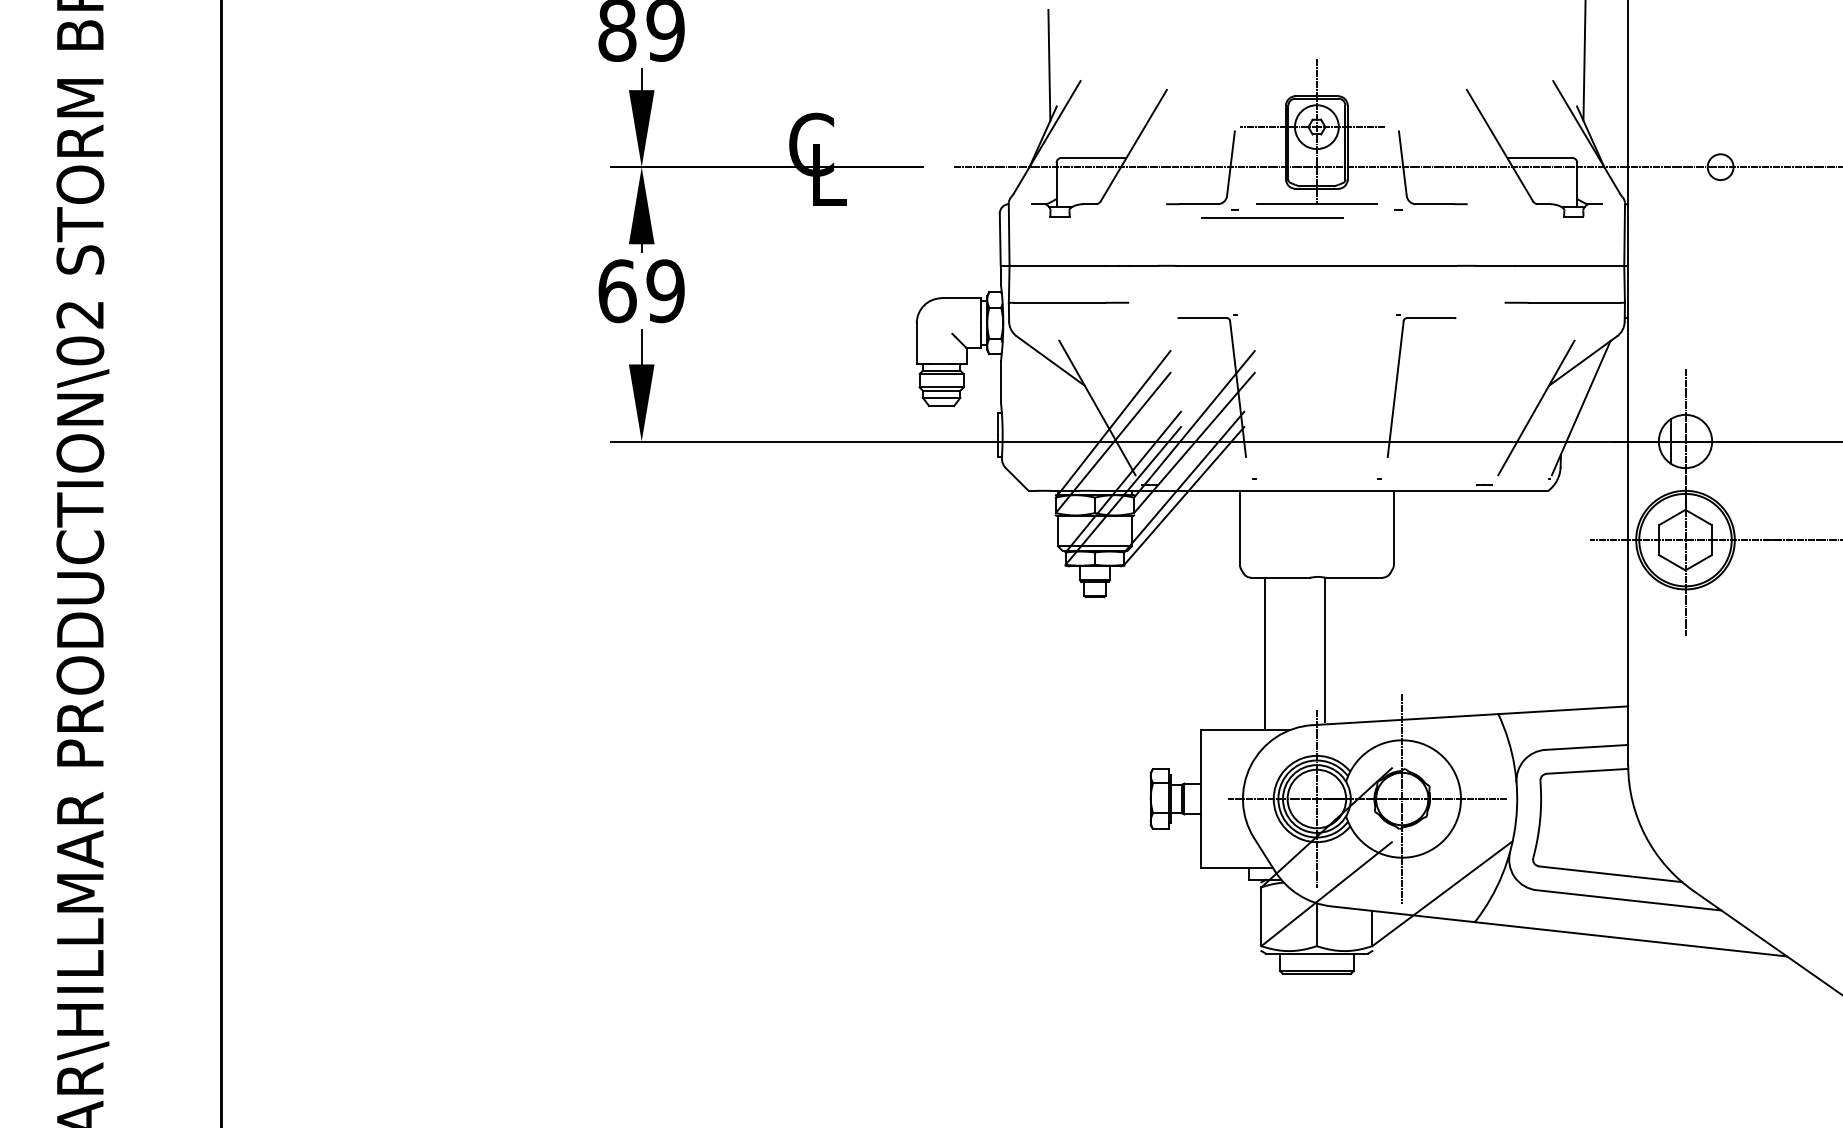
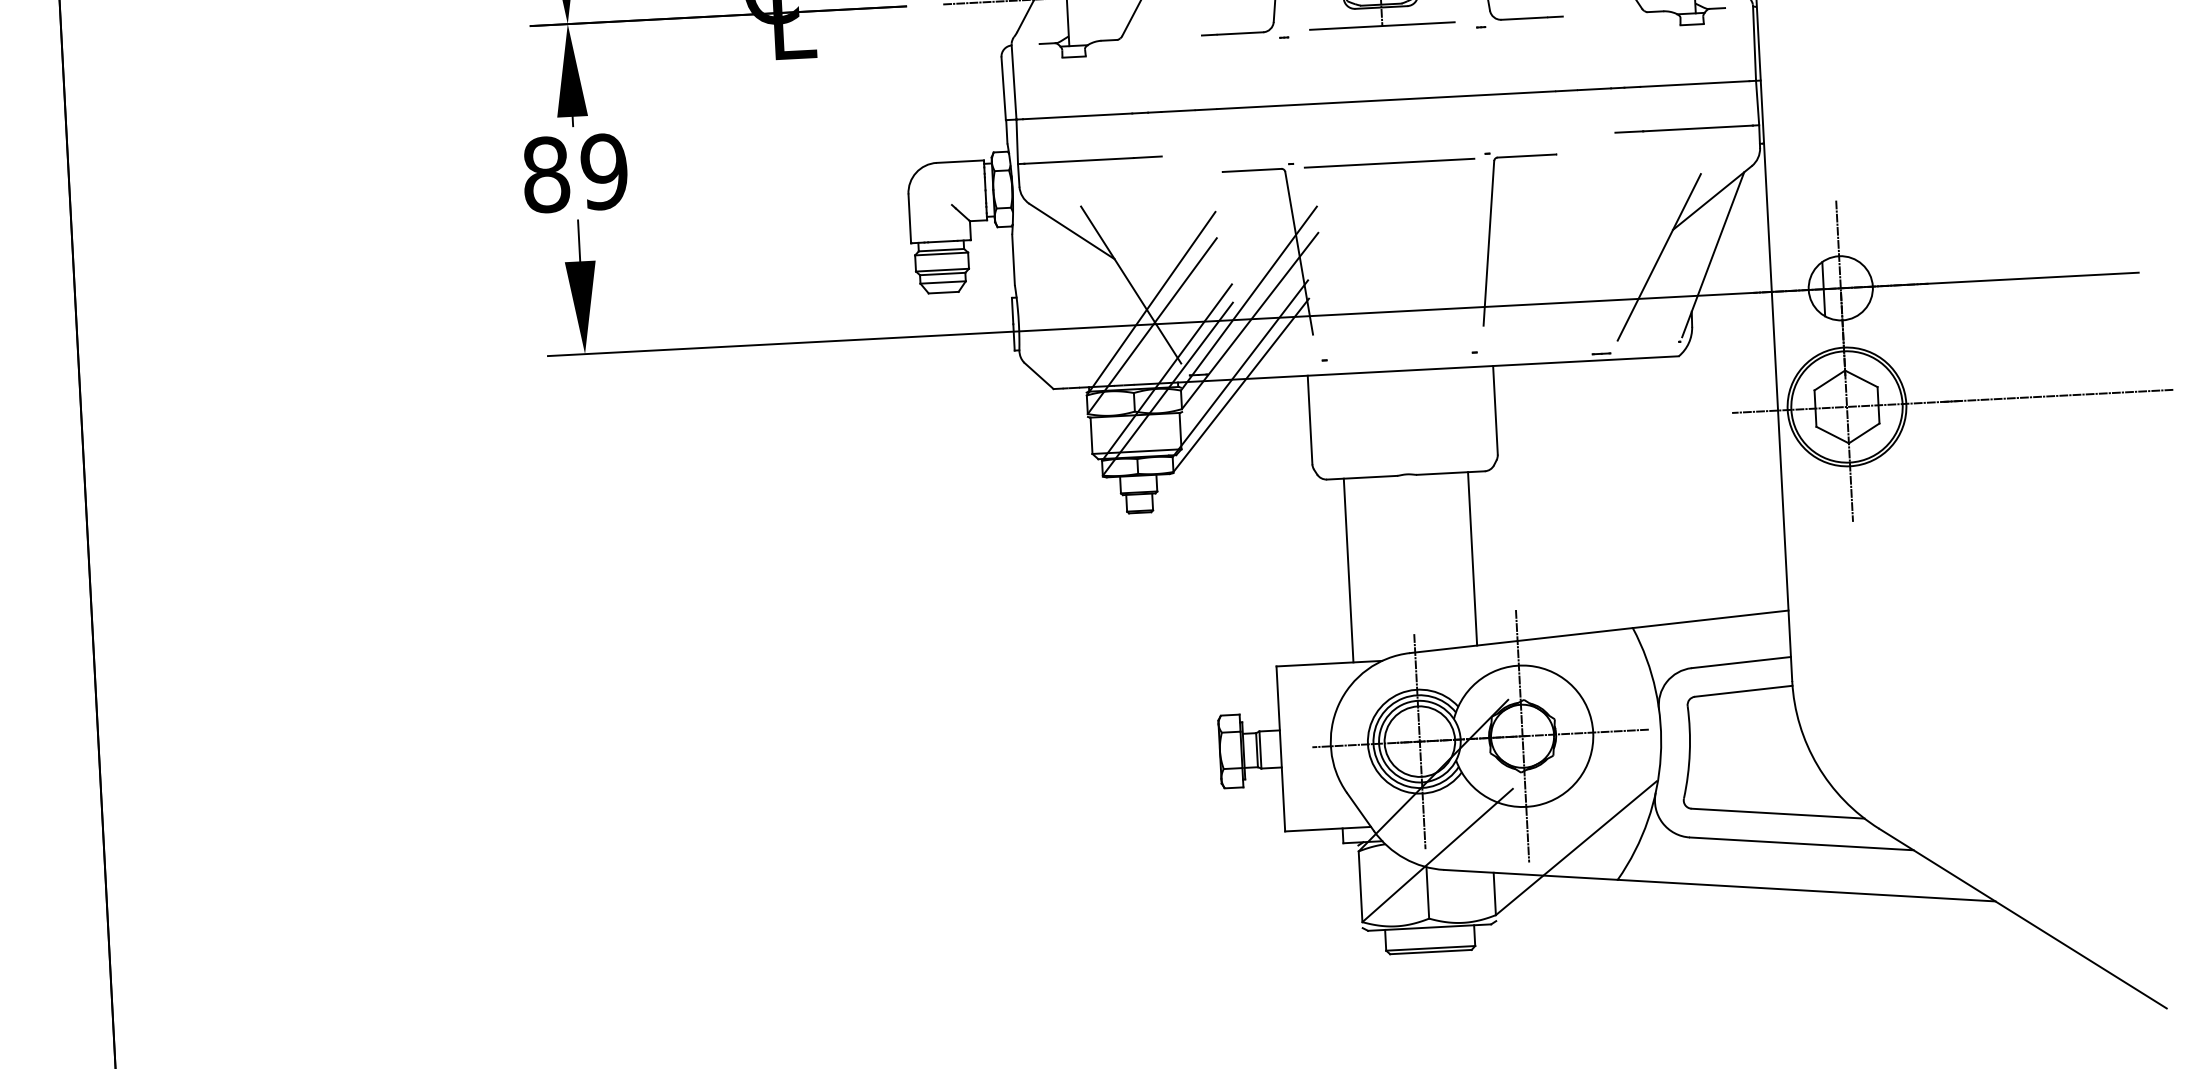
line: (1272, 217) -> (1389, 162), moved
text: (617, 291) -> (546, 175), 69 -> 89
line: (1324, 649) -> (1472, 558), moved

